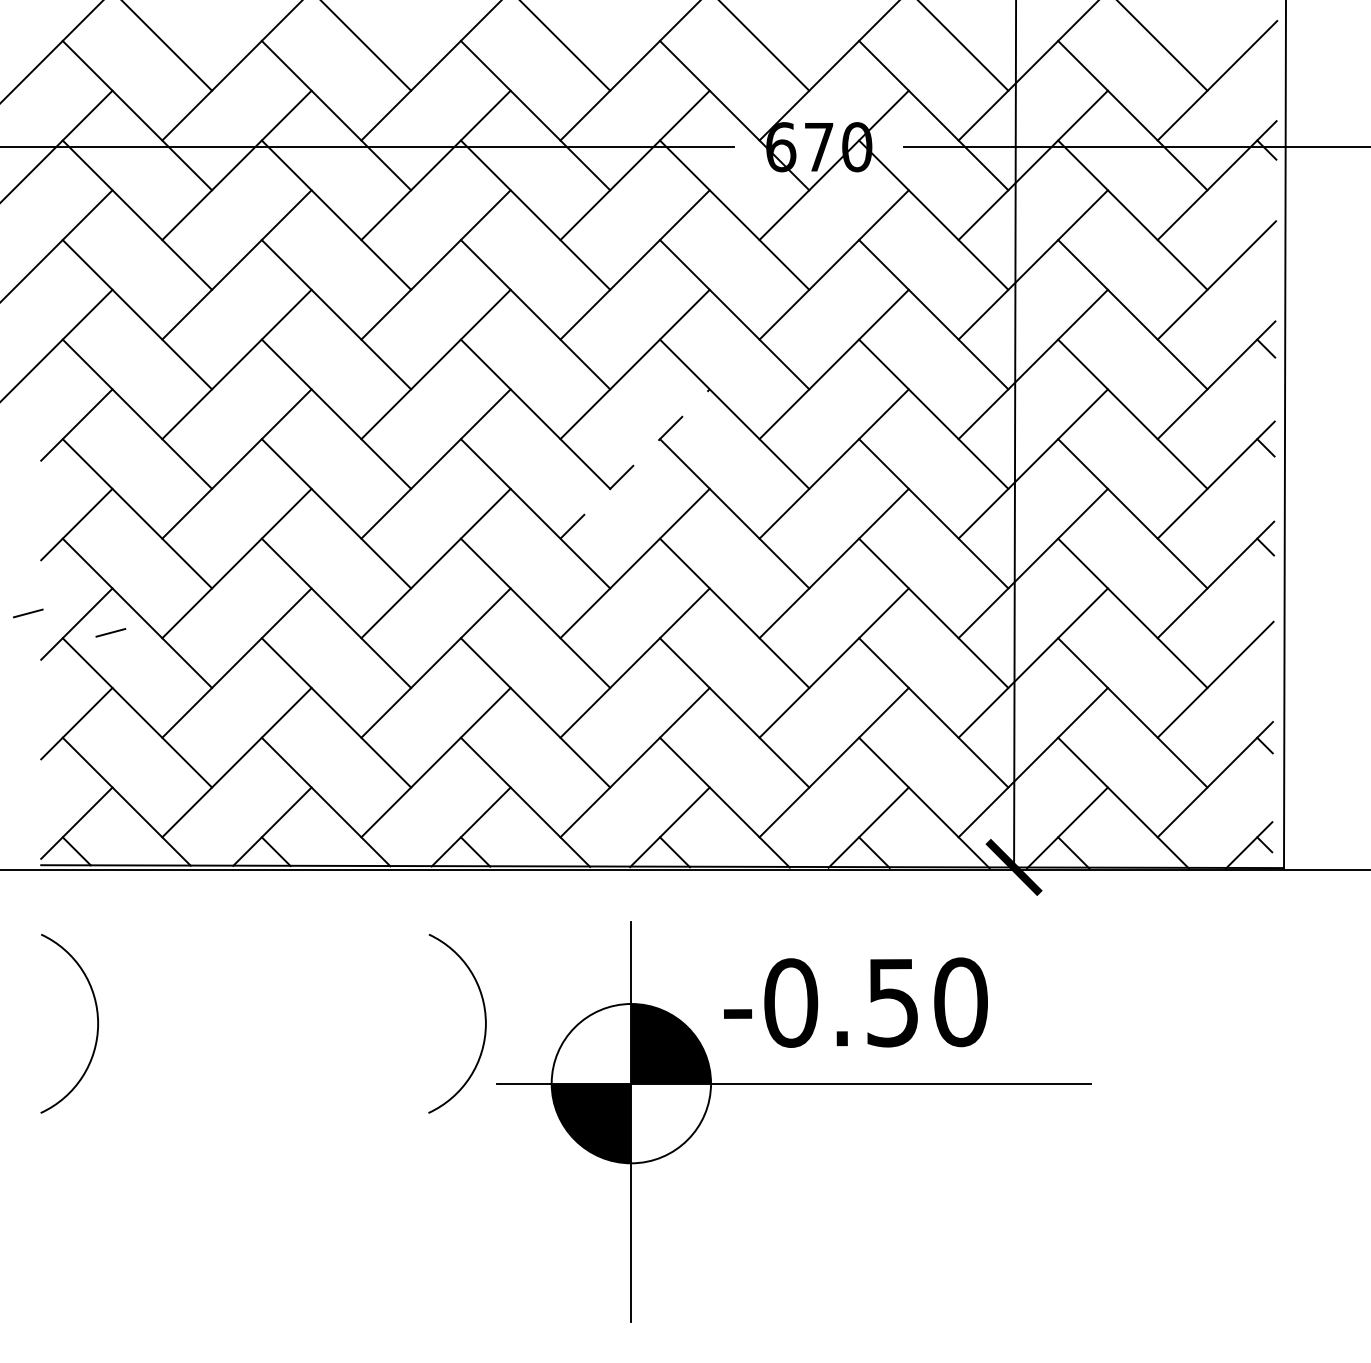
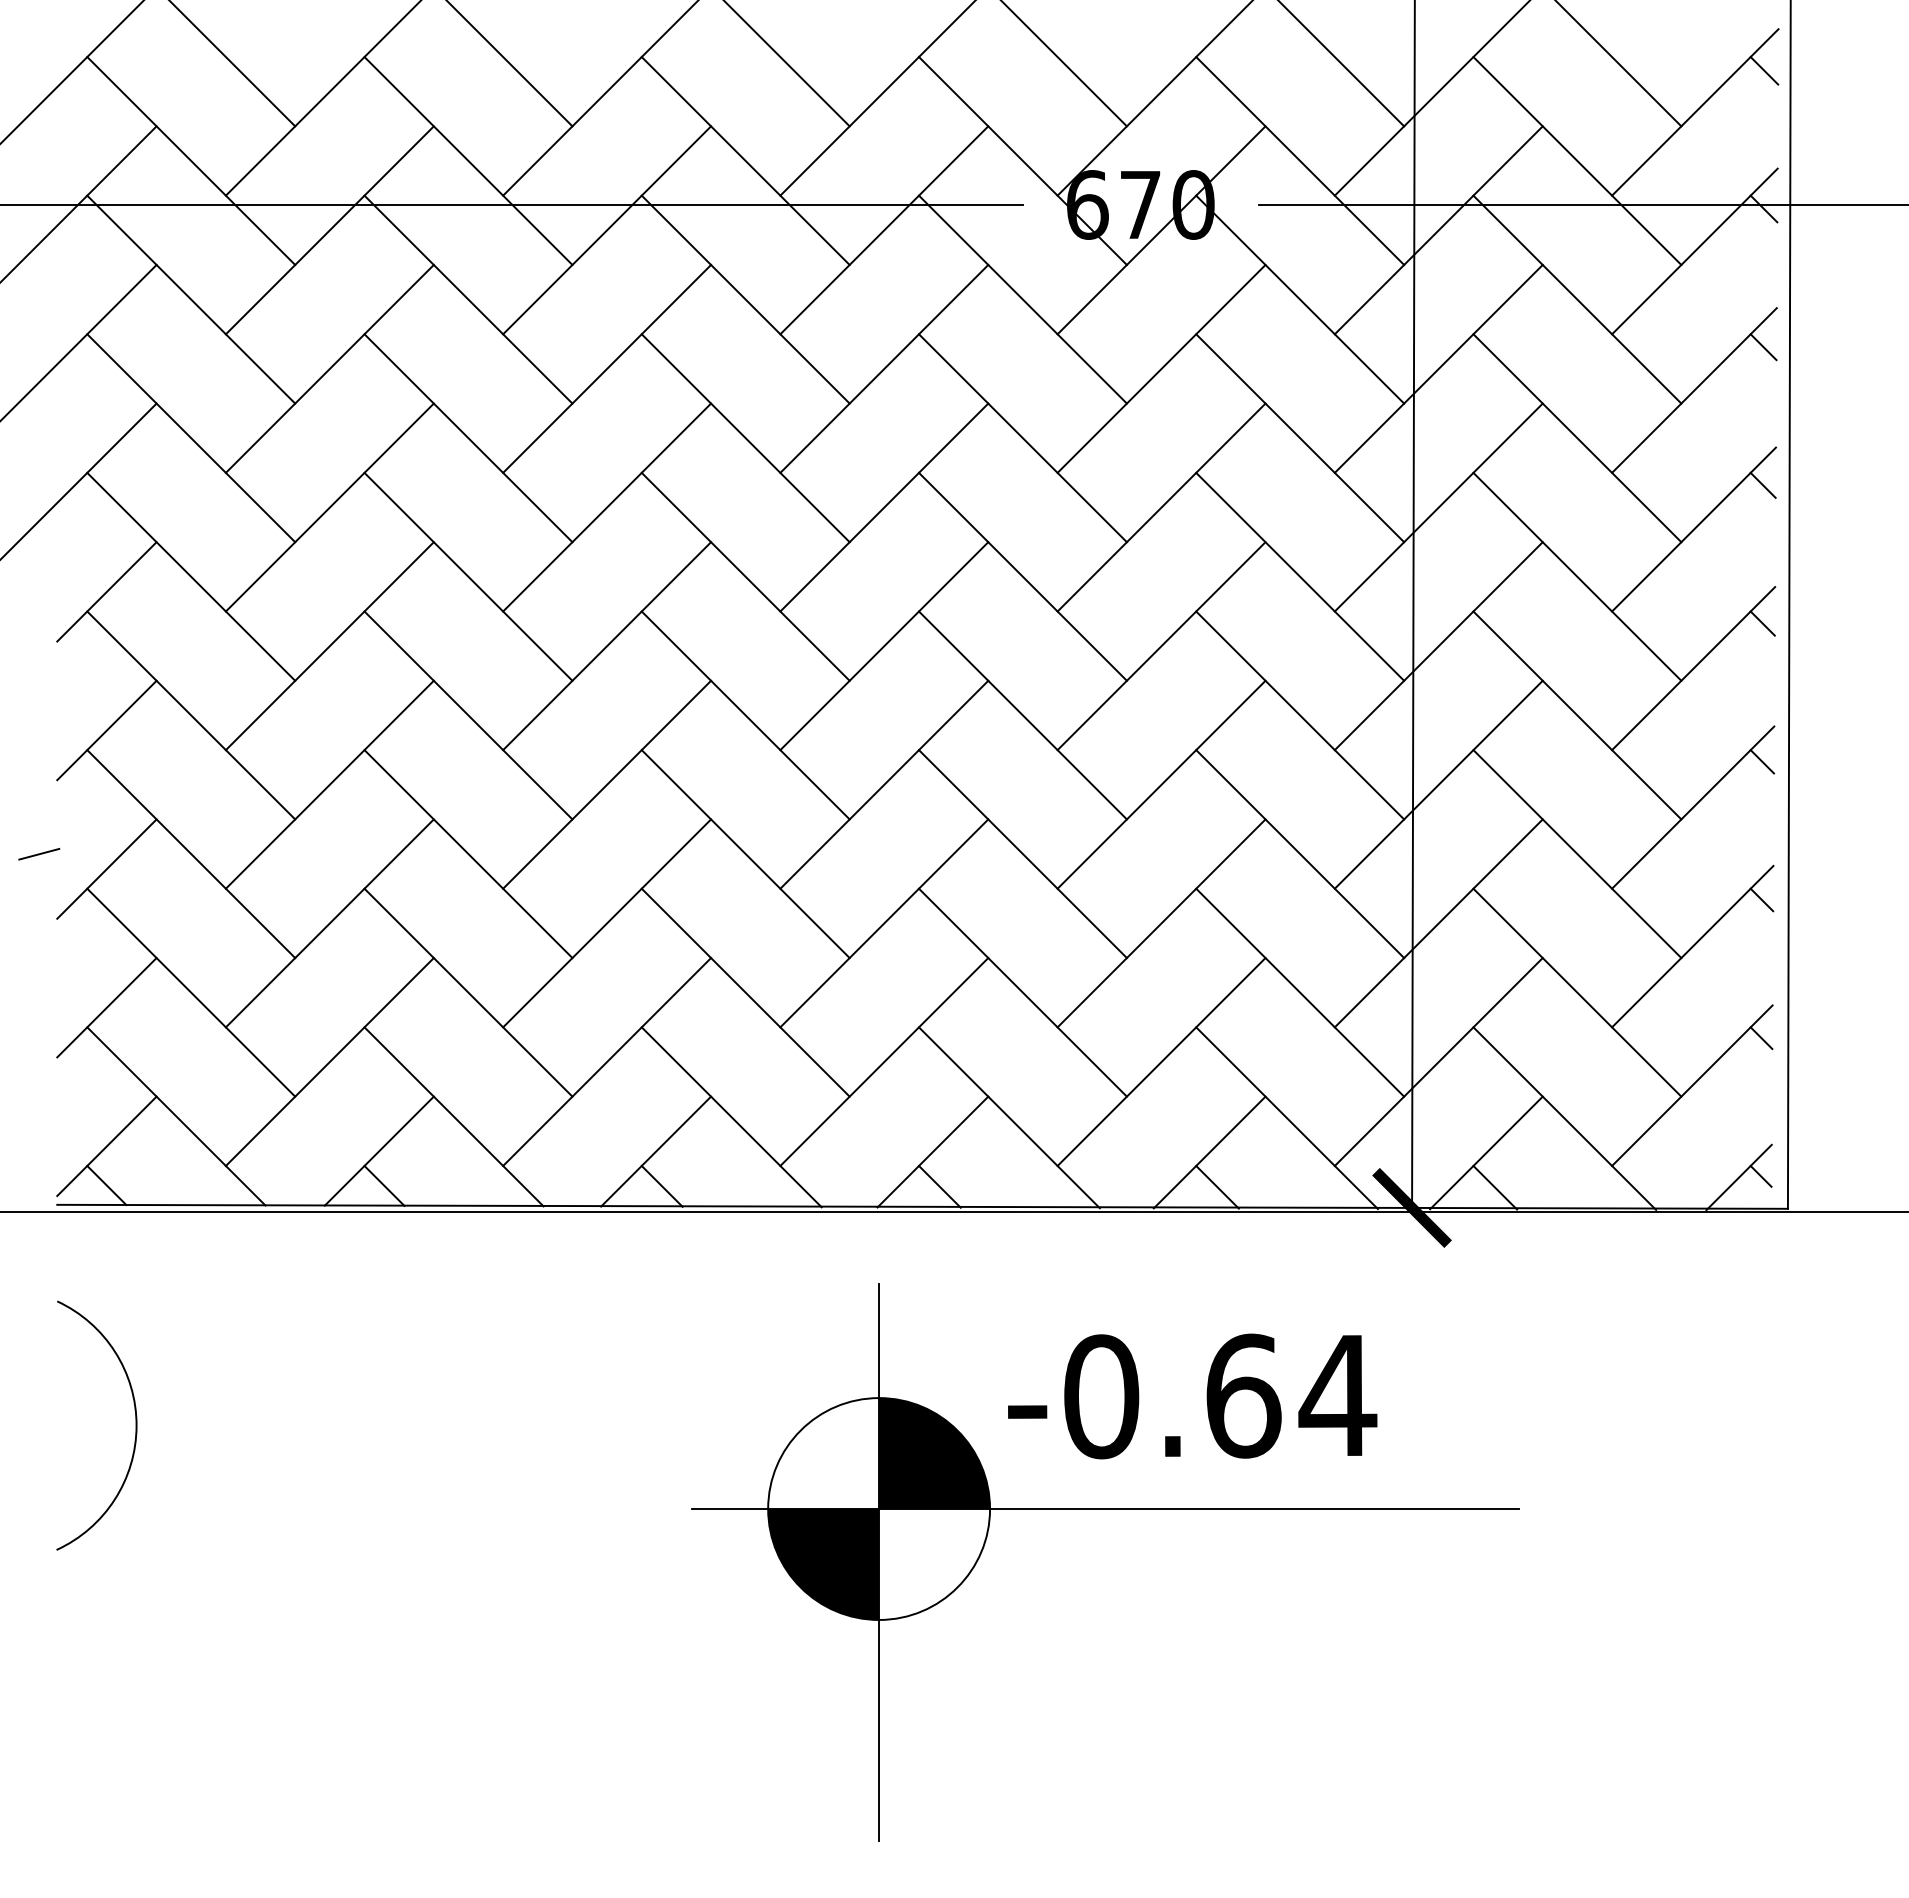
line: (1267, 50) -> (1764, 70), added
line: (1266, 249) -> (1763, 347), added
line: (635, 463) -> (884, 645), dashed -> solid
line: (111, 633) -> (154, 881), removed
line: (1265, 645) -> (1761, 899), added
text: (927, 1002) -> (1291, 1395), -0.50 -> -0.64
arc: (485, 1023) -> (675, 1425), removed

